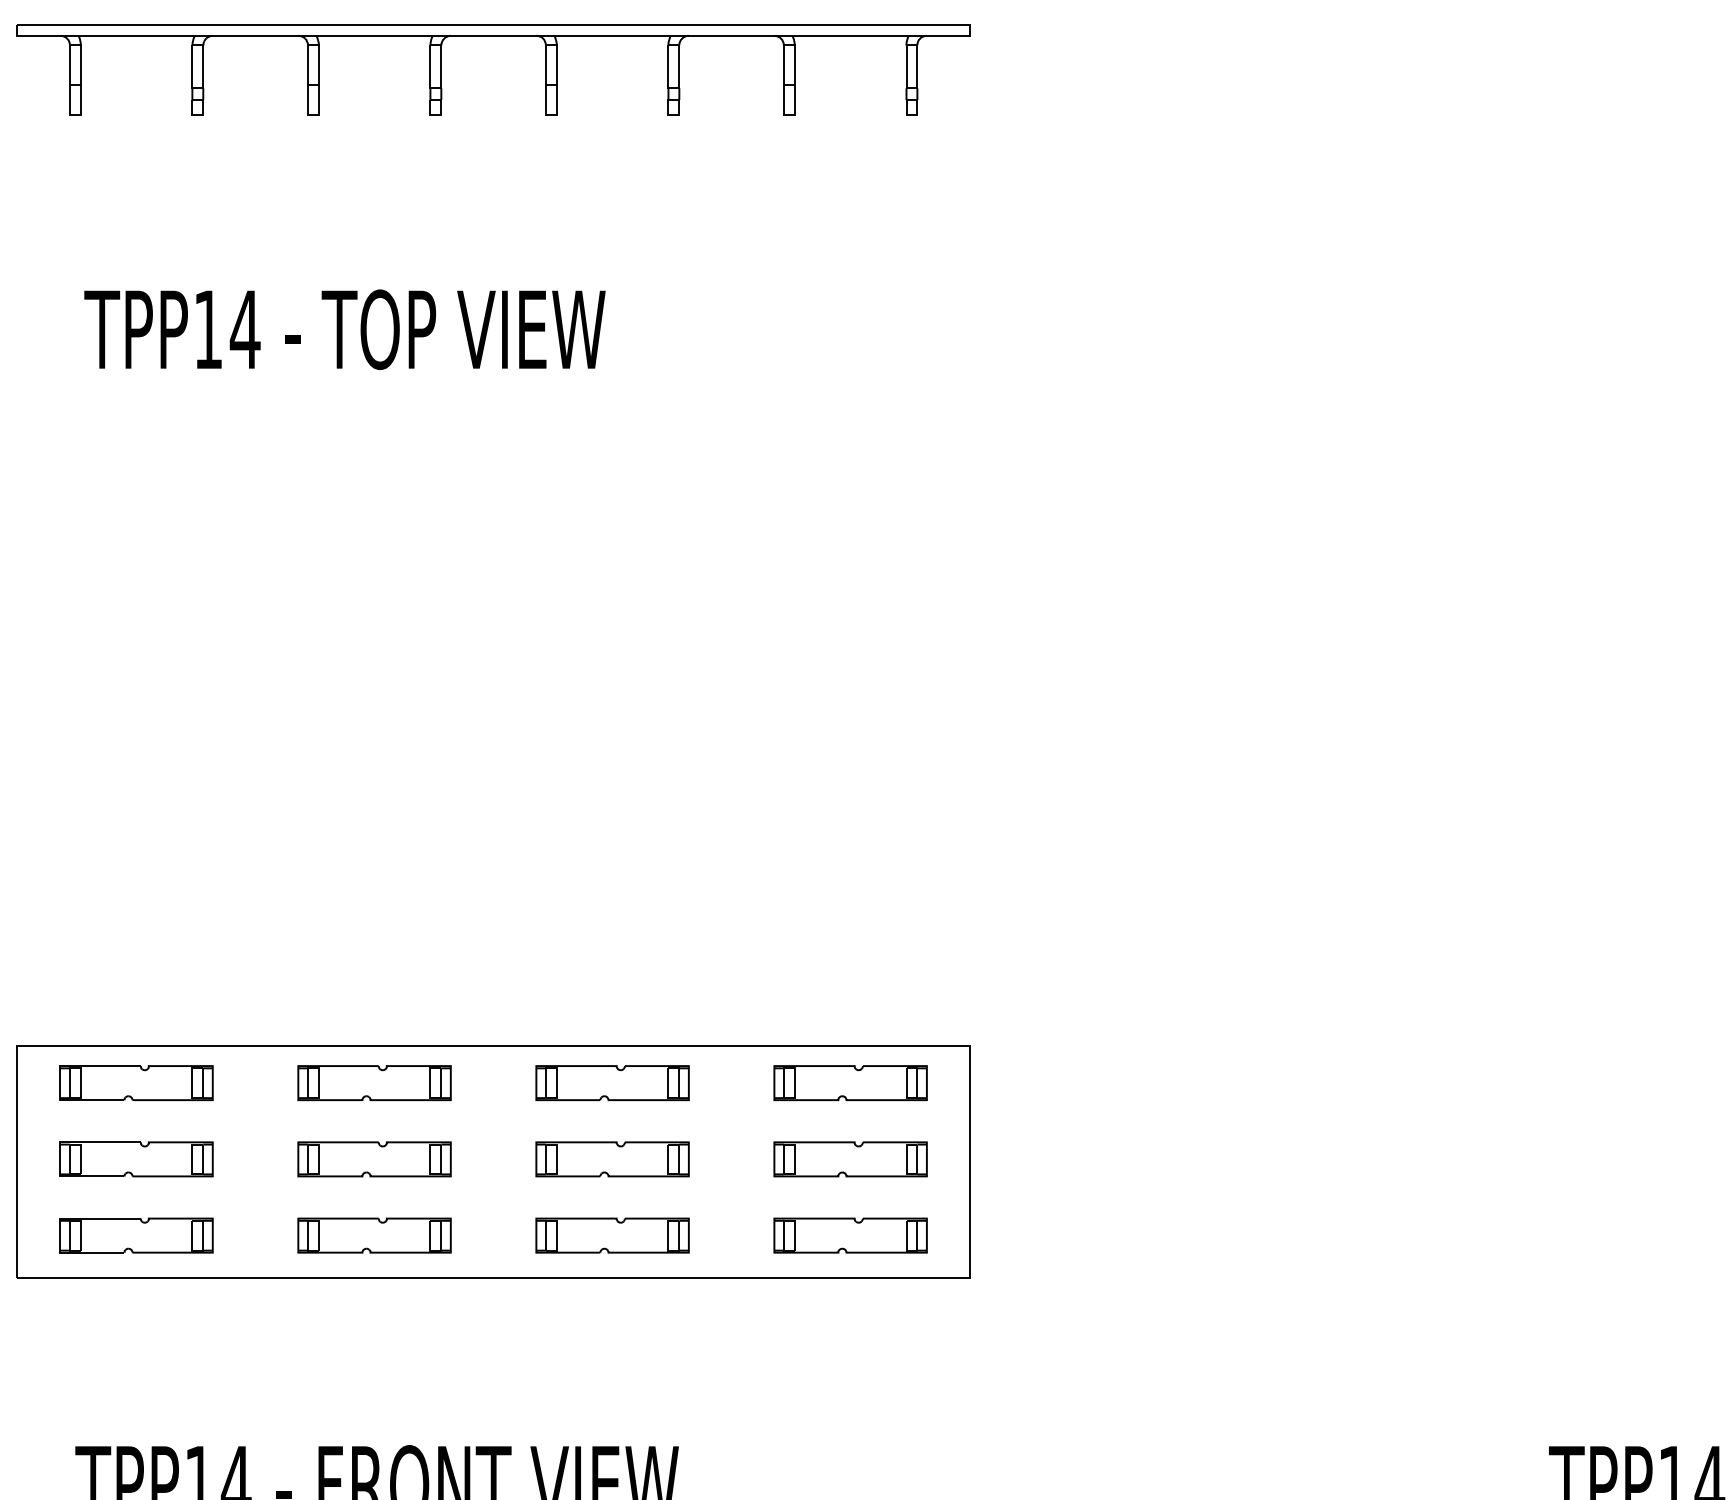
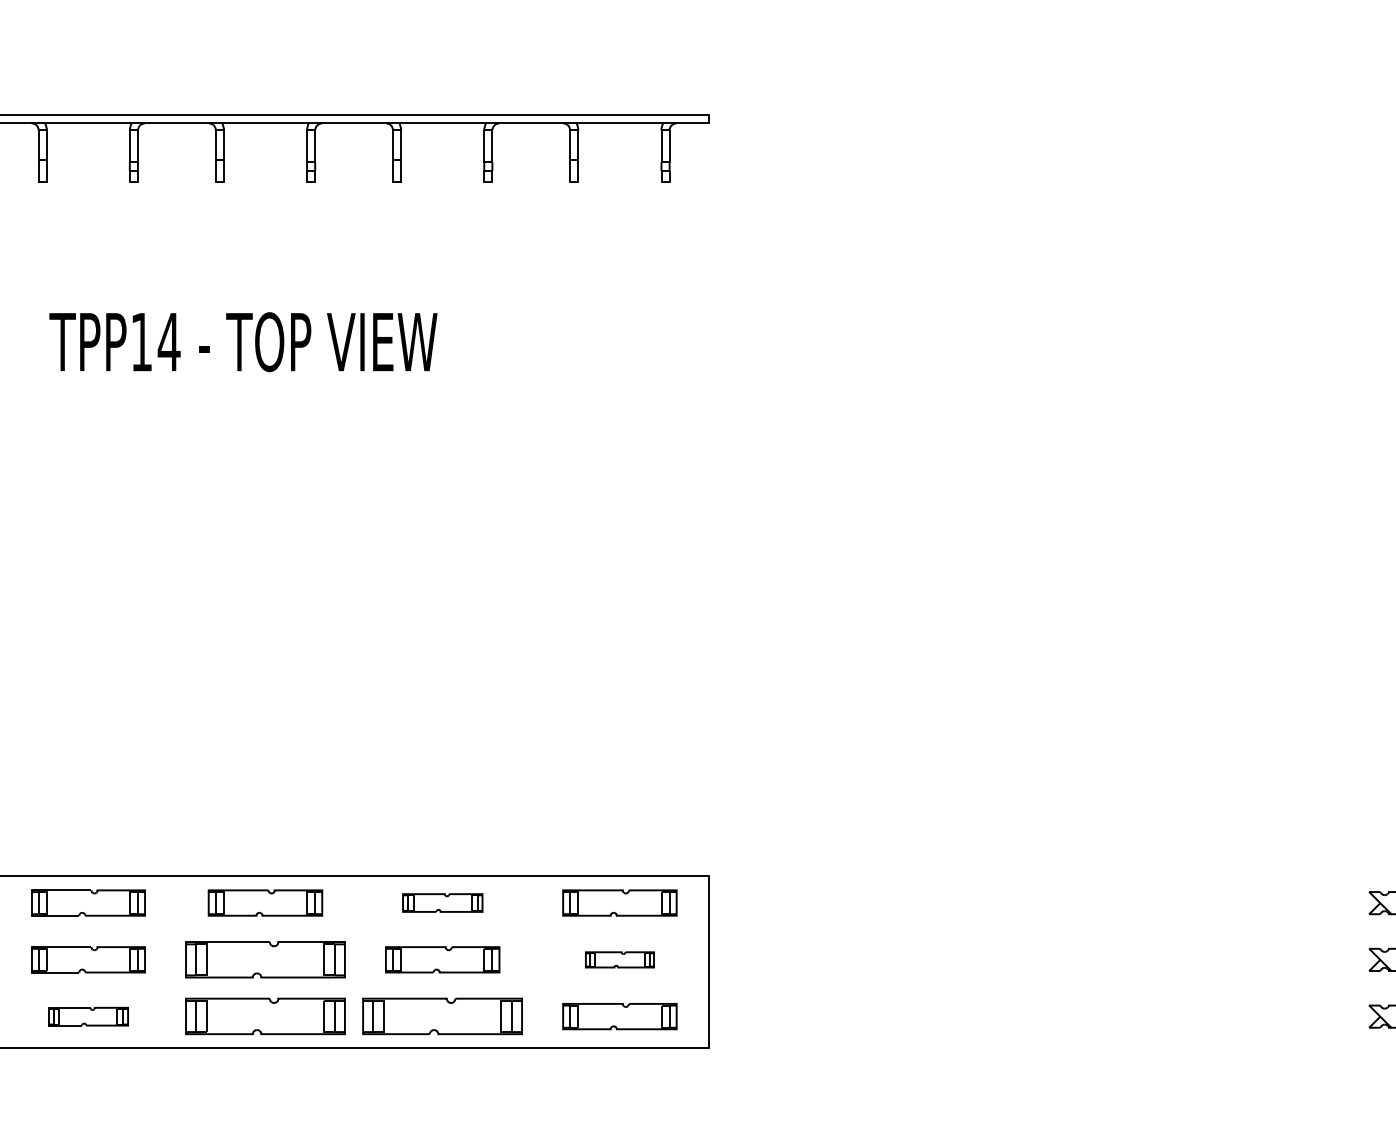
part: (612, 1082) -> (442, 902), size x0.7
part: (374, 1158) -> (265, 959), size x1.4
part: (850, 1158) -> (619, 959), size x0.6
part: (136, 1235) -> (88, 1016), size x0.7
part: (374, 1235) -> (265, 1016), size x1.4
part: (612, 1235) -> (442, 1016), size x1.4

